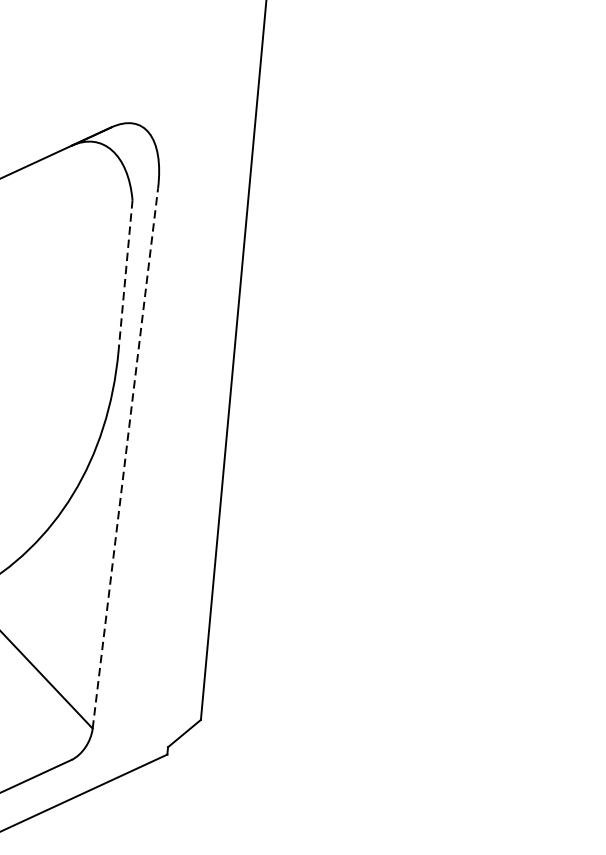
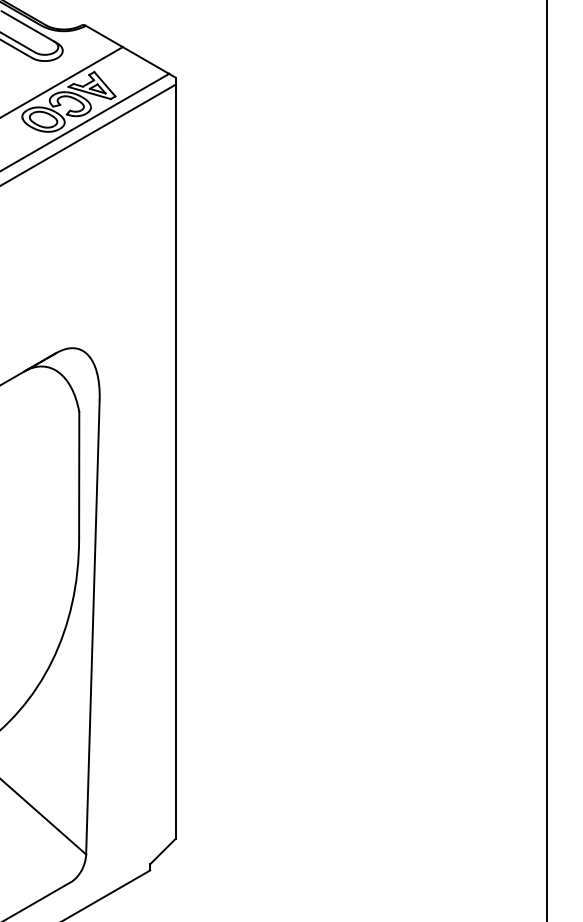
line: (125, 275) -> (79, 475), dashed -> solid
line: (124, 457) -> (92, 626), dashed -> solid

